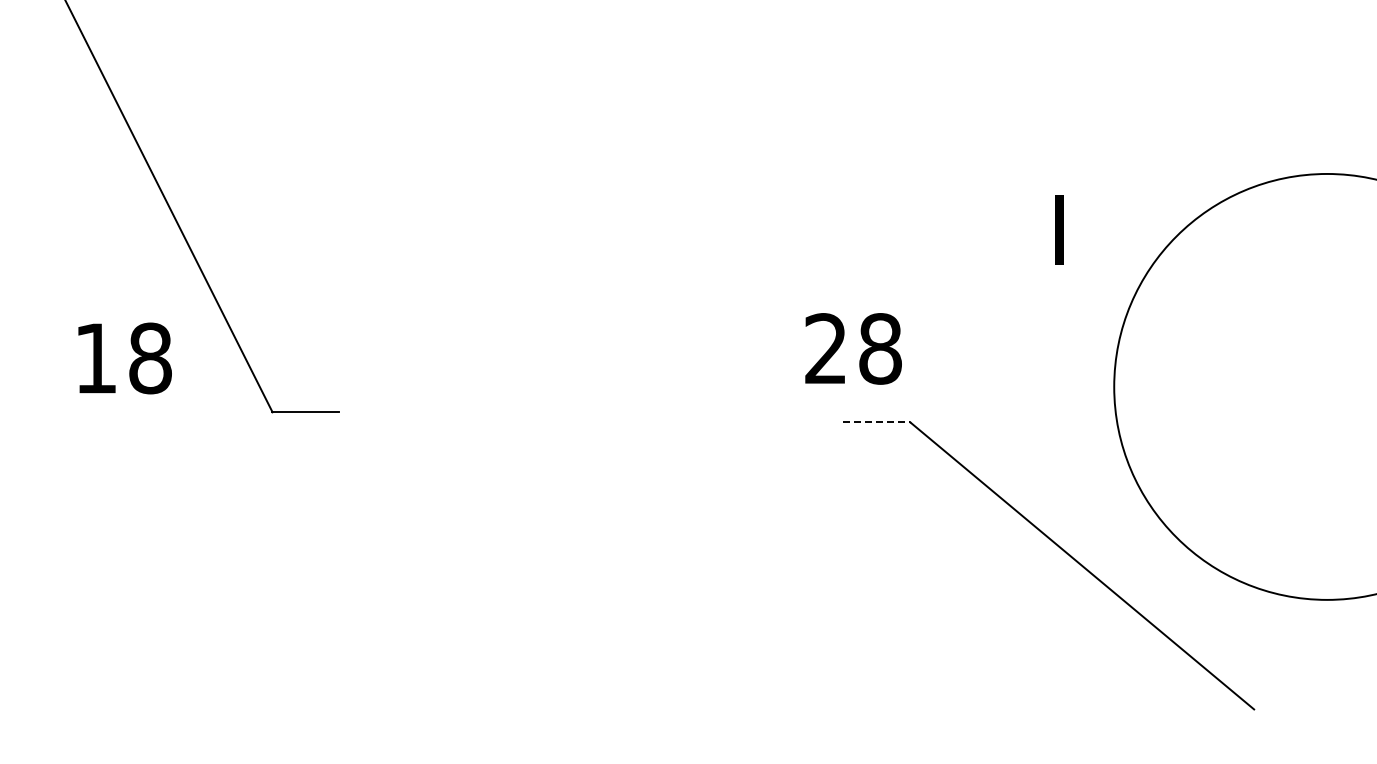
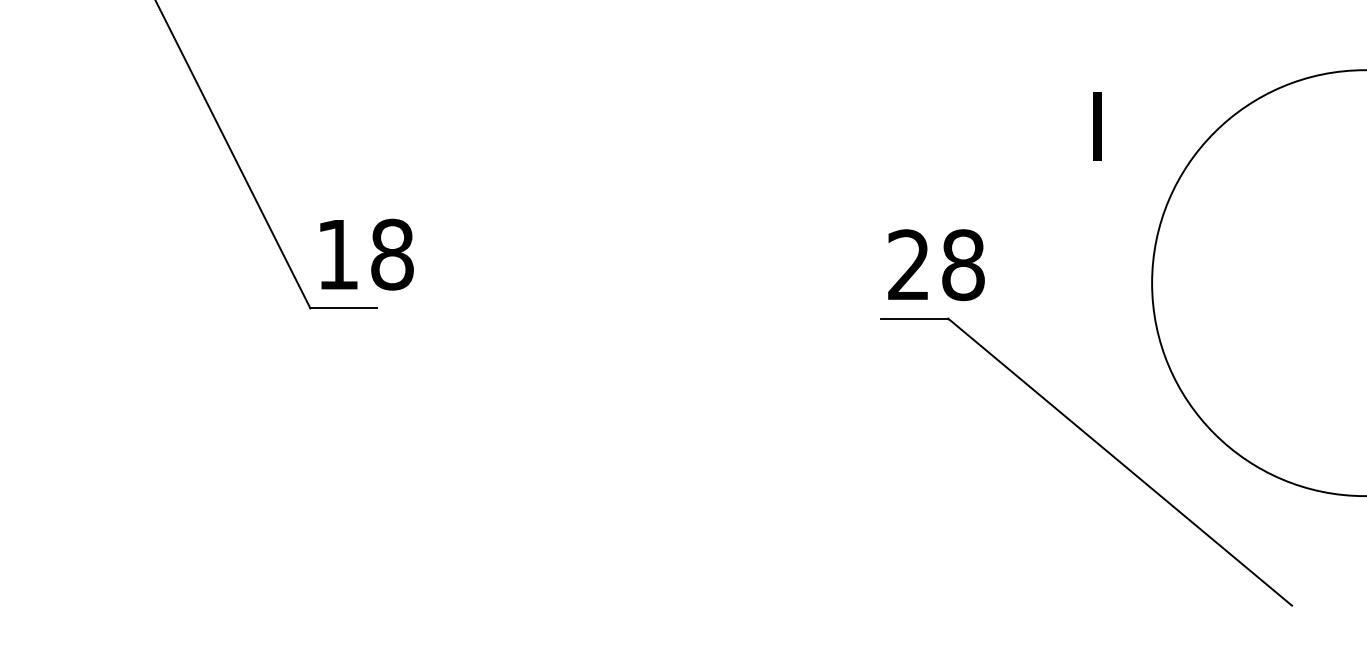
text: (853, 348) -> (936, 264), moved
text: (124, 358) -> (366, 254), moved
line: (877, 422) -> (915, 318), dashed -> solid

